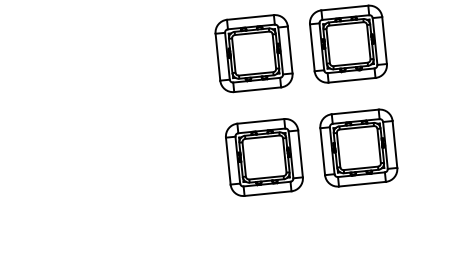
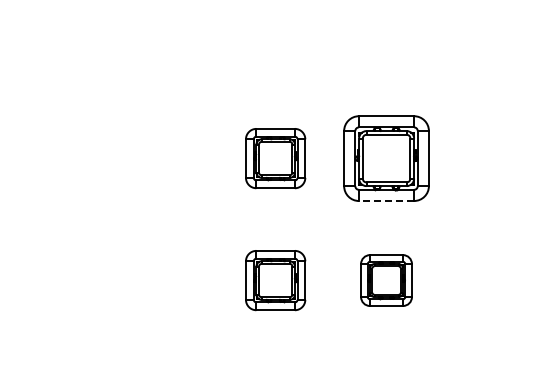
part: (253, 53) -> (275, 158), size x0.7
line: (352, 80) -> (386, 201), solid -> dashed
part: (358, 148) -> (386, 280), size x0.6
part: (264, 157) -> (275, 280), size x0.7

